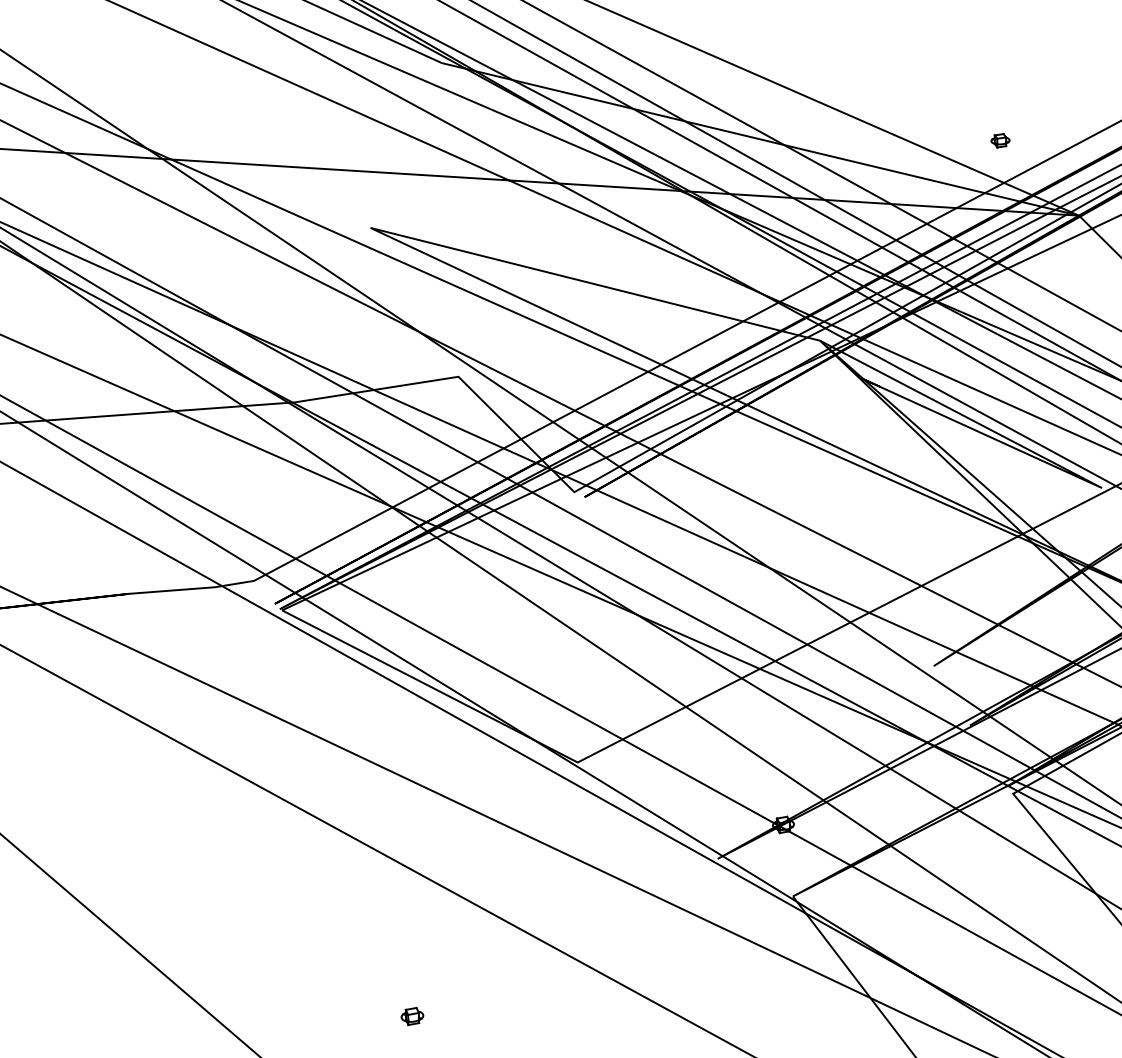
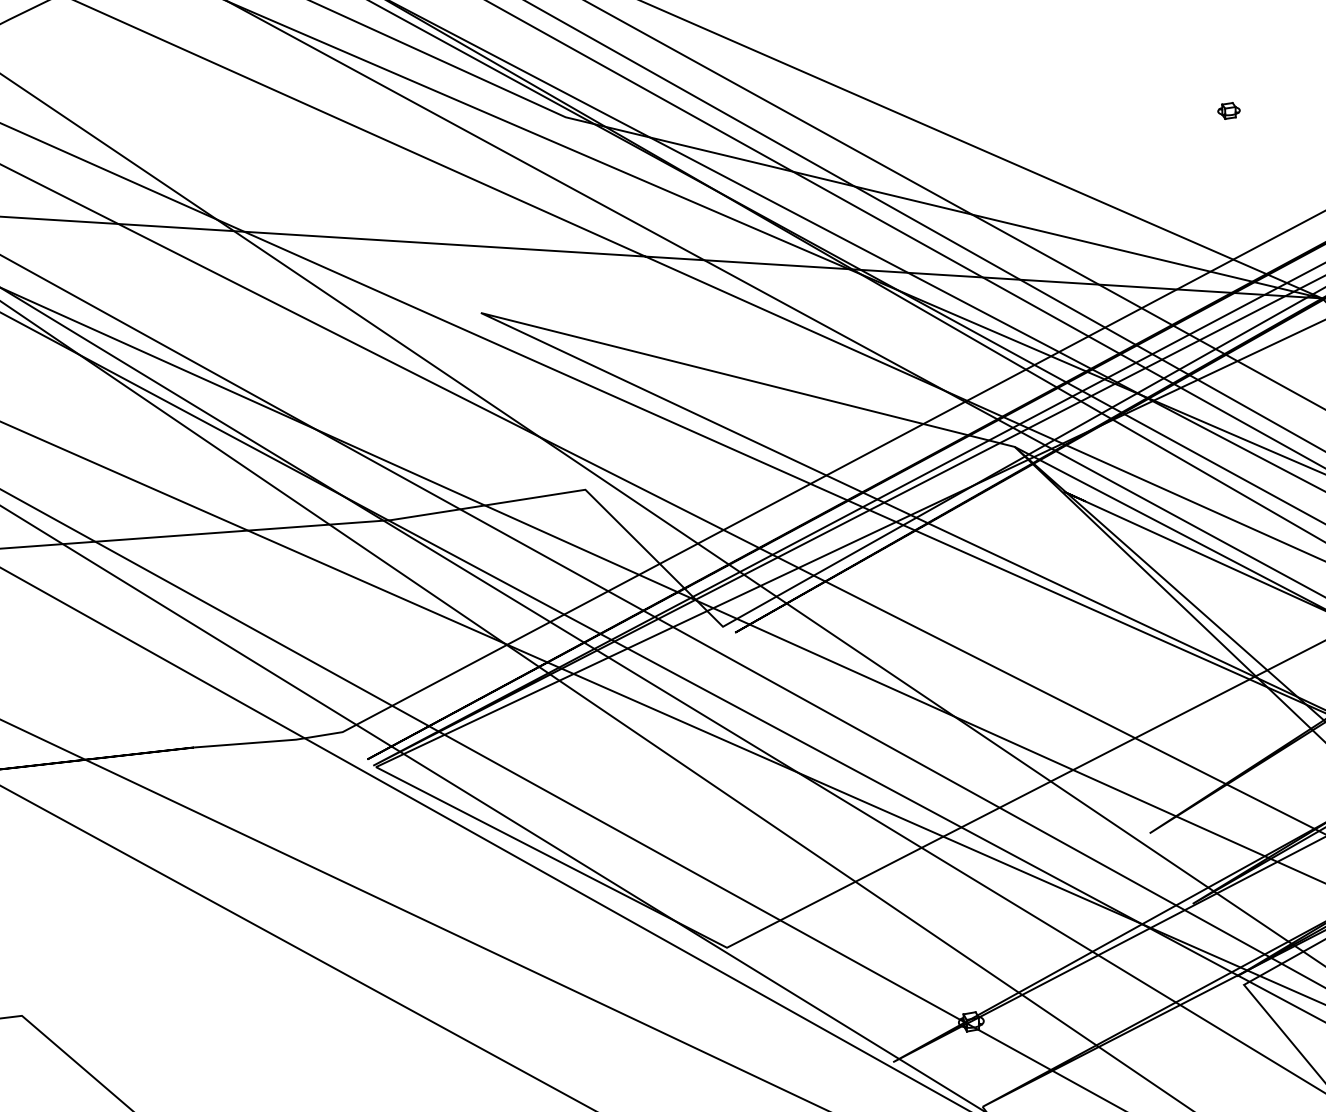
part: (1000, 140) -> (1228, 110), moved

